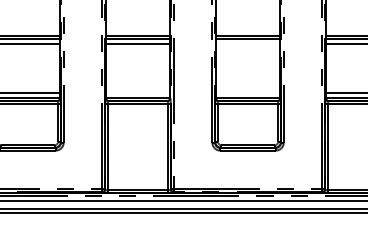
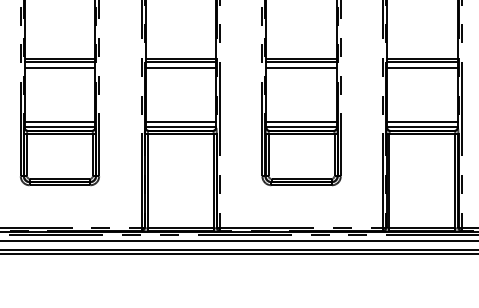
line: (247, 44) -> (301, 68), added
line: (137, 92) -> (180, 121), added
line: (247, 92) -> (301, 121), added

